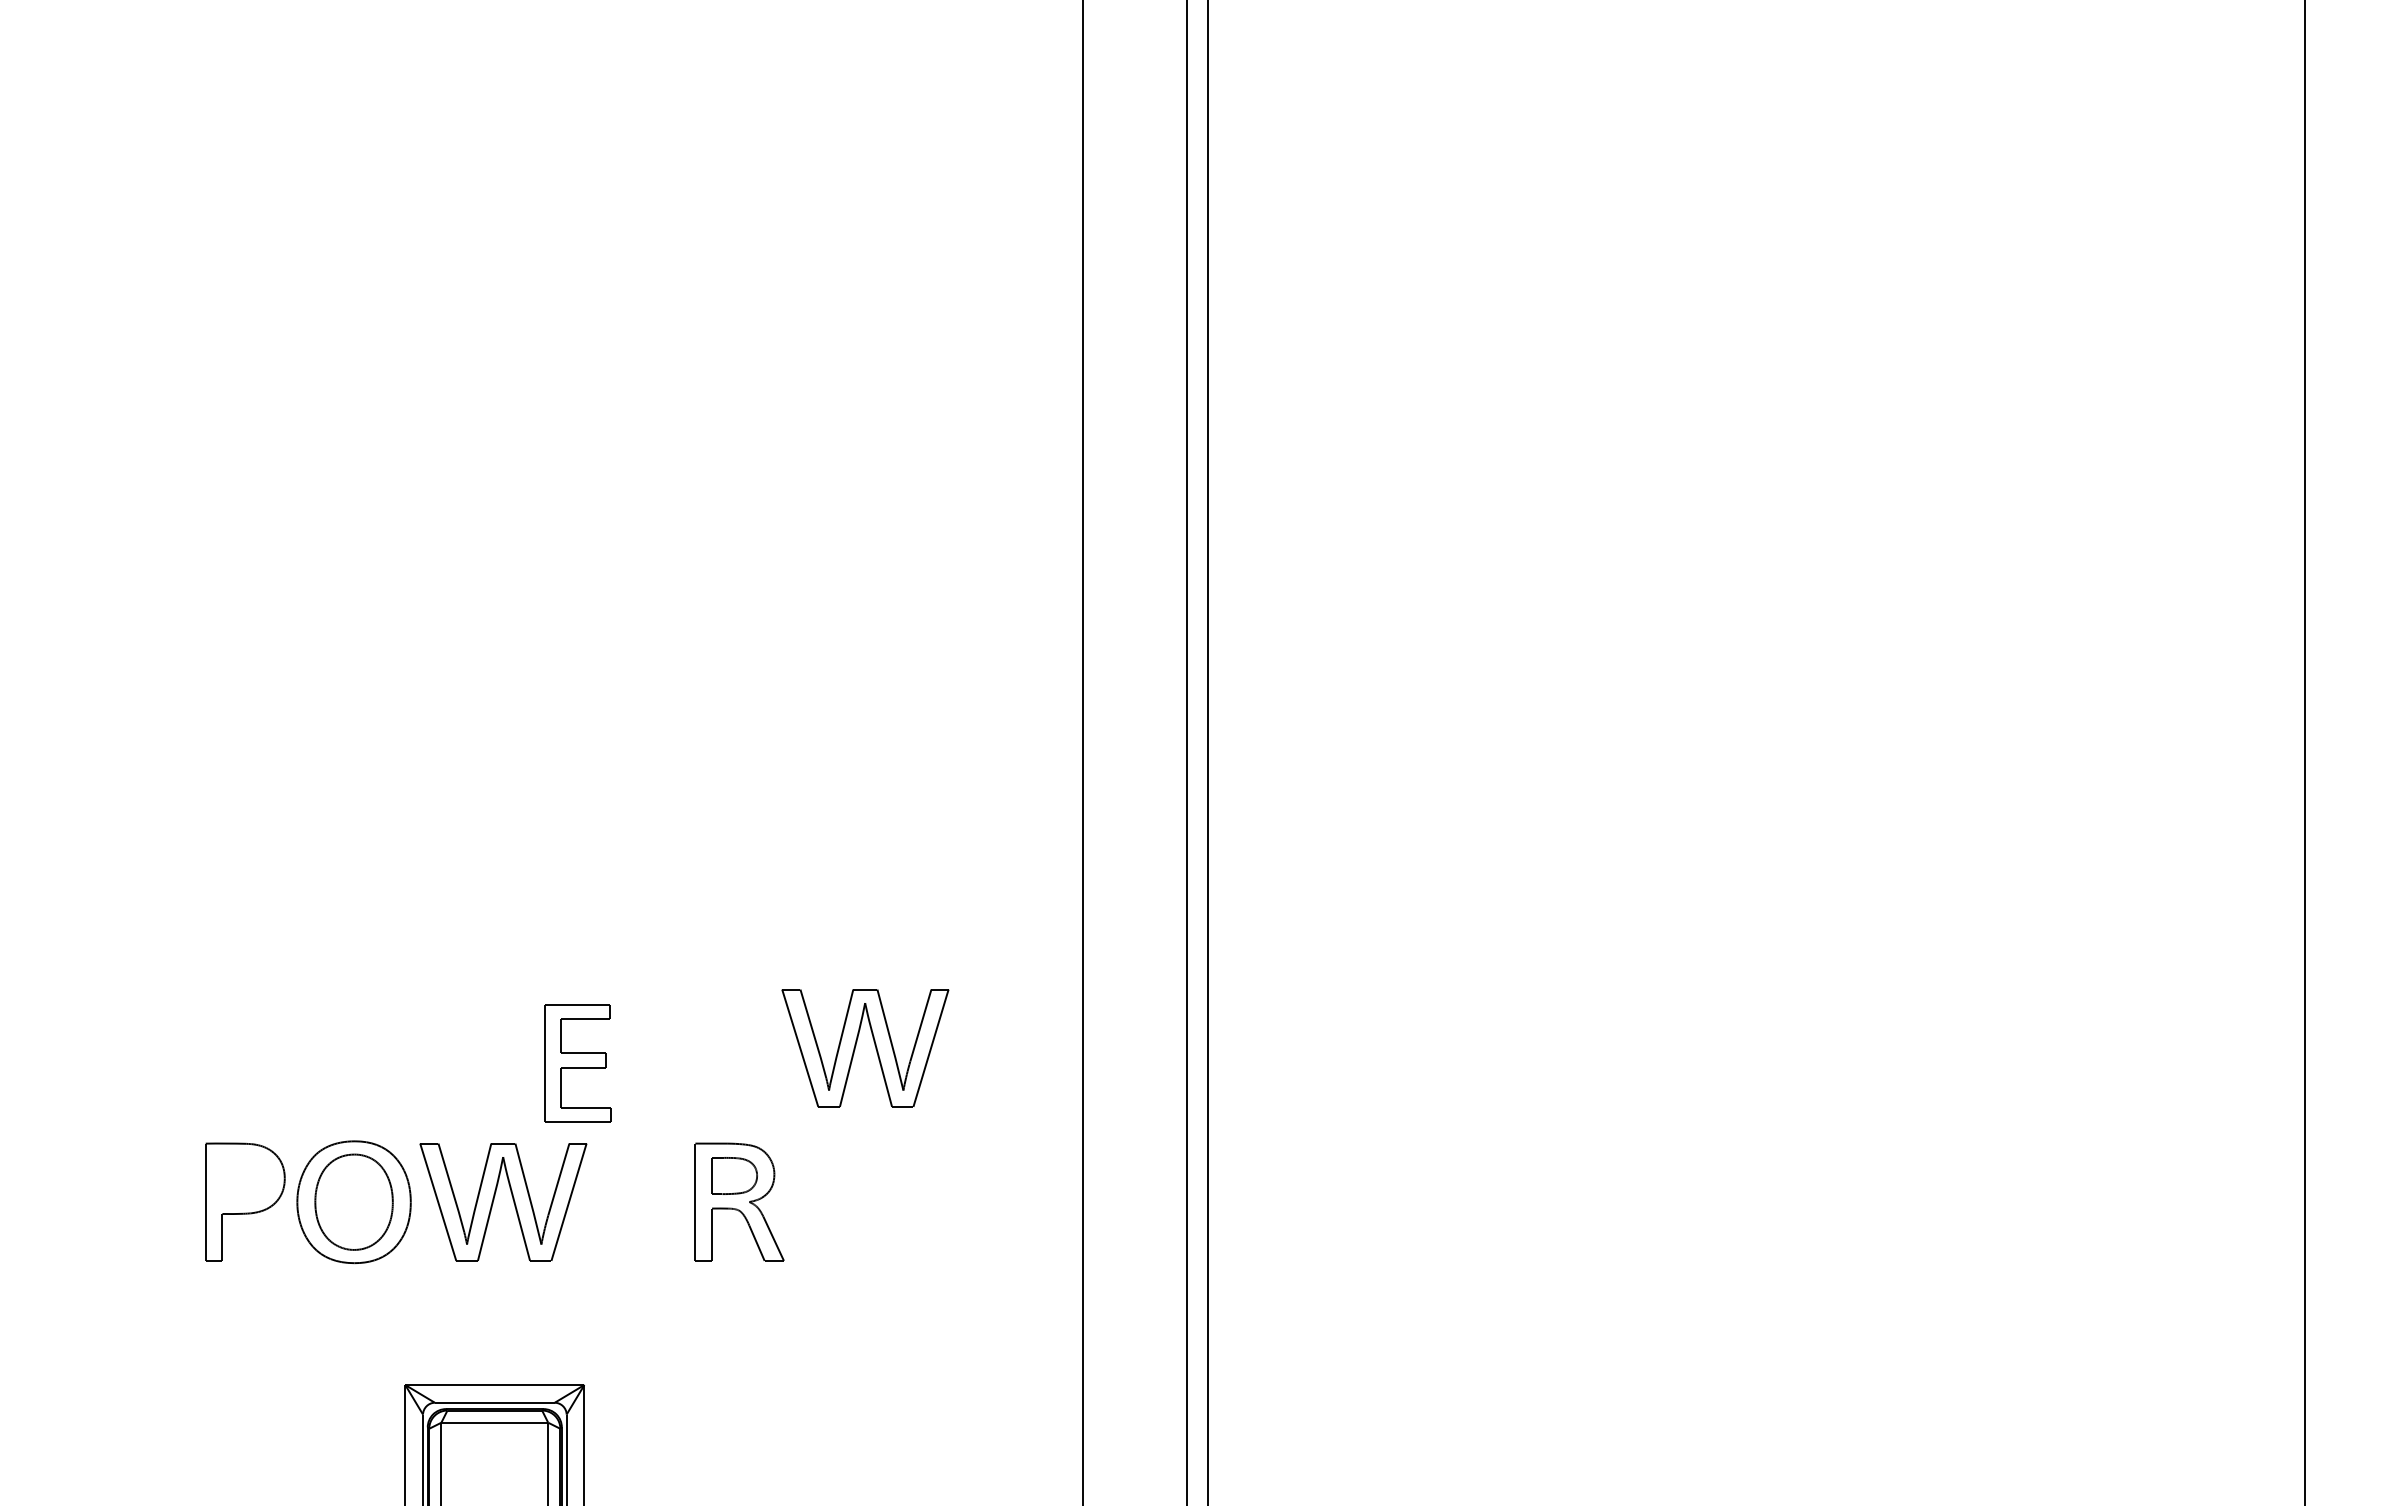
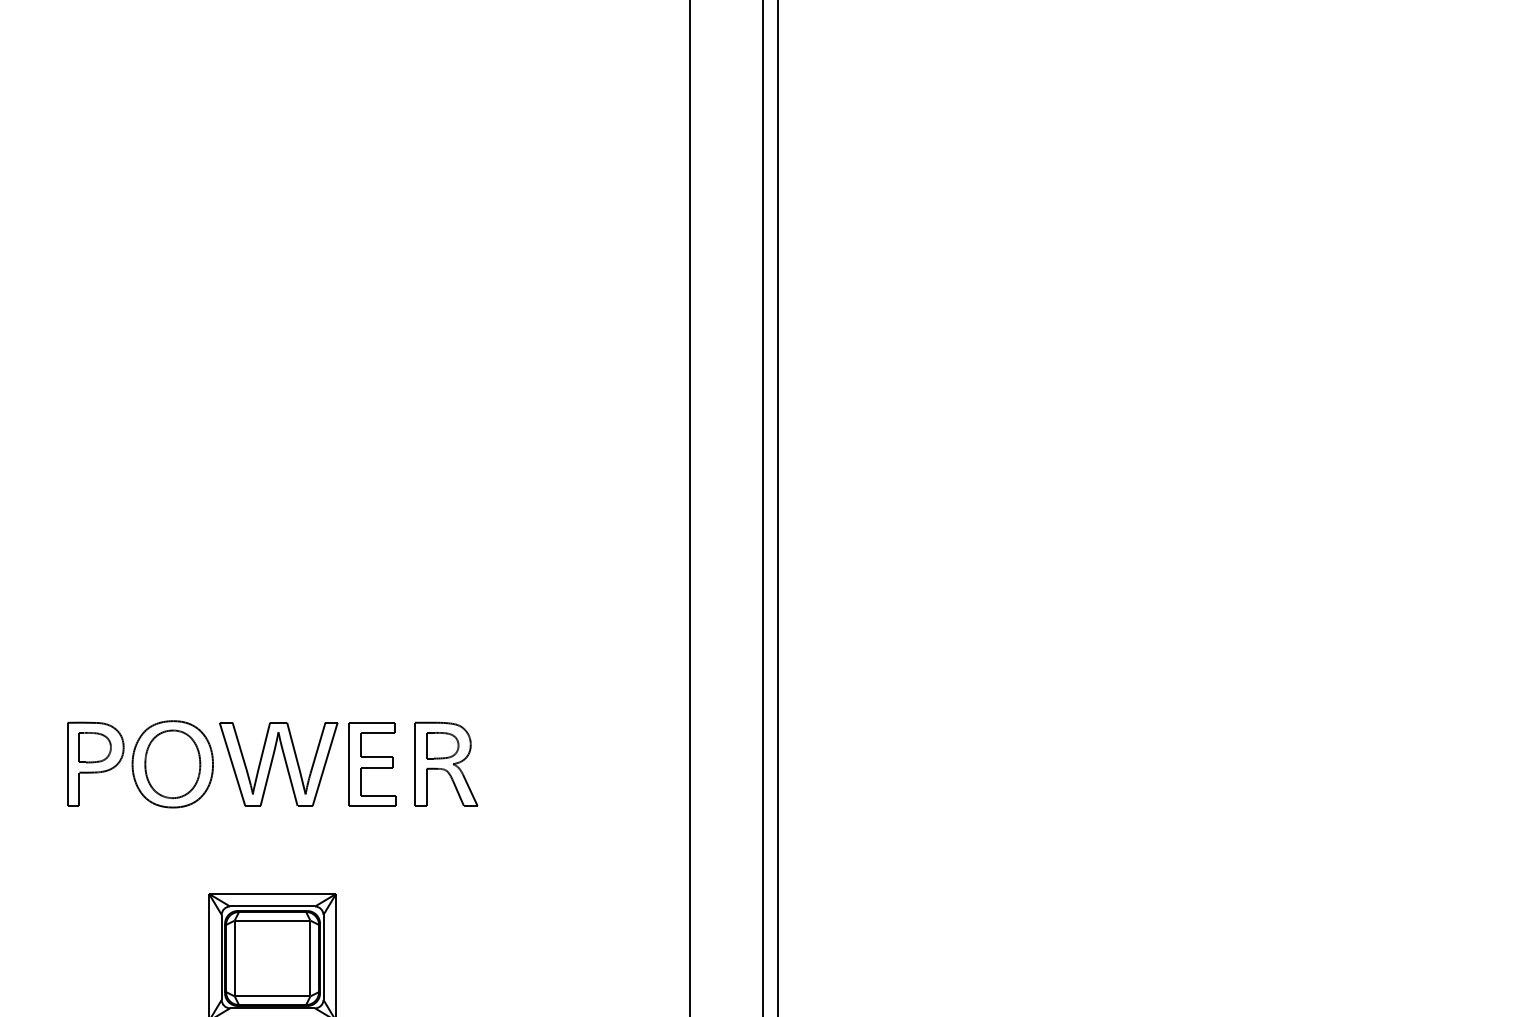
part: (856, 1046) -> (529, 653), removed
part: (577, 1063) -> (372, 764), moved
part: (244, 1178) -> (95, 747), added

